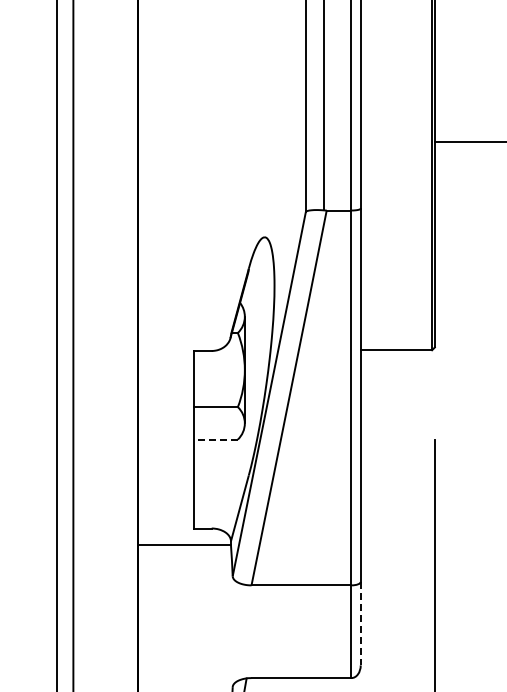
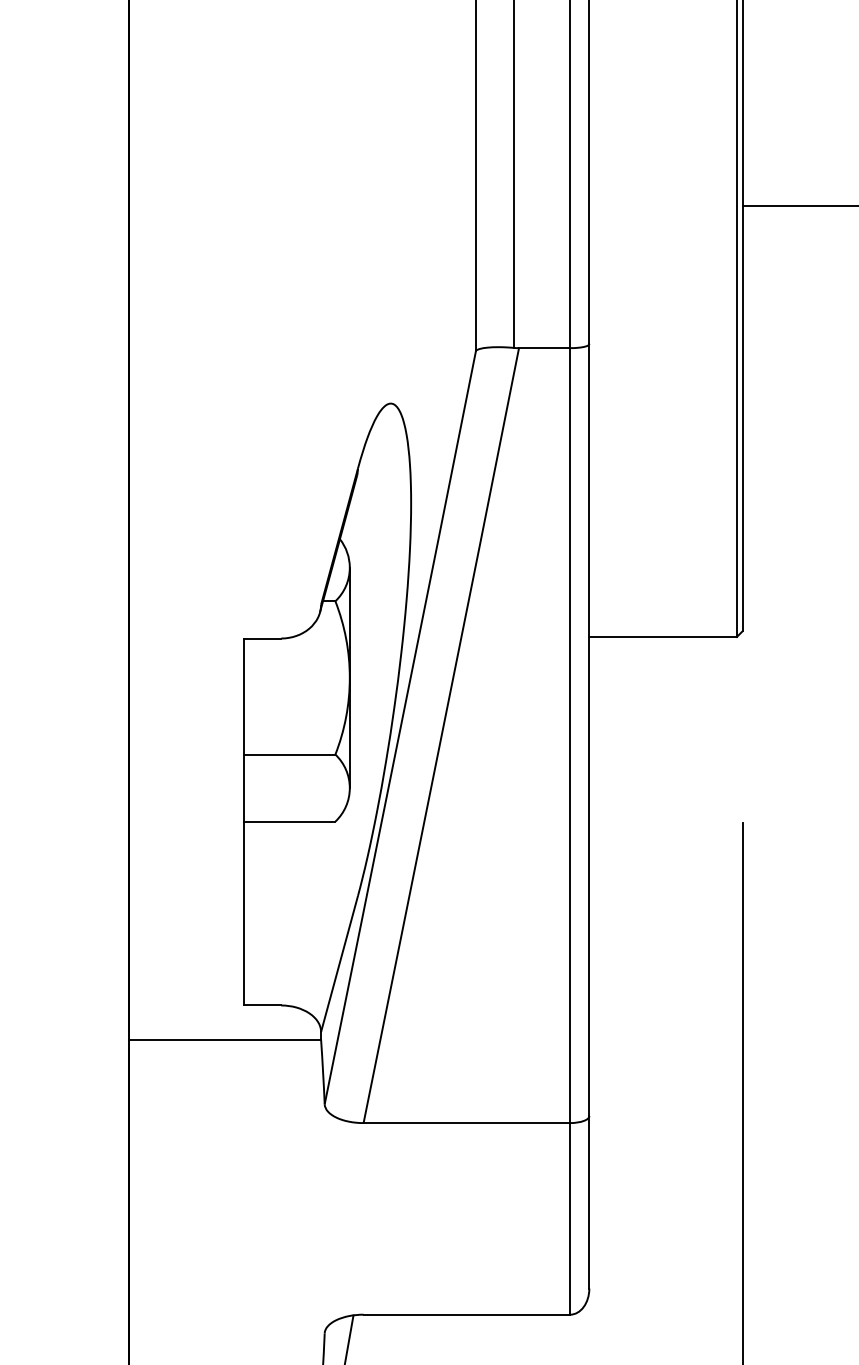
line: (215, 439) -> (289, 821), dashed -> solid
line: (360, 623) -> (588, 1201), dashed -> solid

